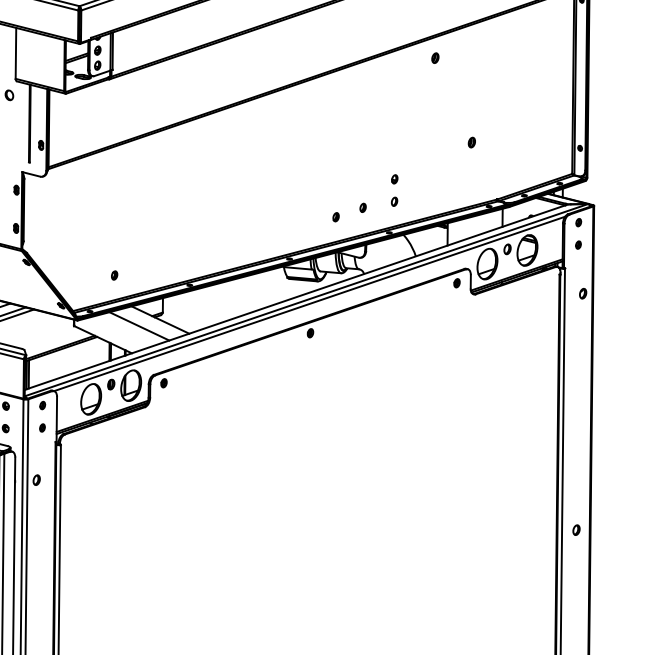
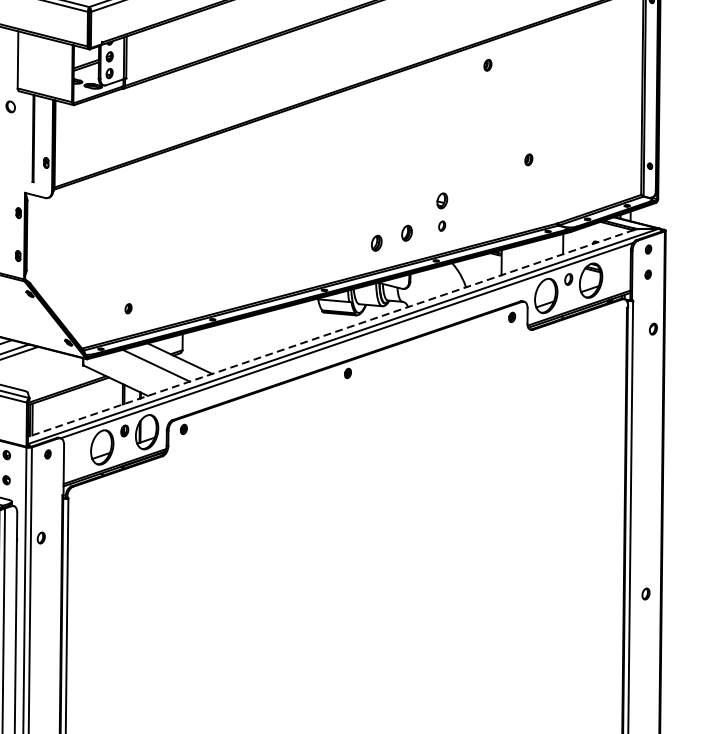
part: (394, 179) -> (442, 201), size x1.6
part: (362, 207) -> (406, 232), size x1.6
part: (335, 217) -> (376, 243), size x1.6
line: (295, 297) -> (331, 333), solid -> dashed
part: (42, 427) -> (47, 479), removed

